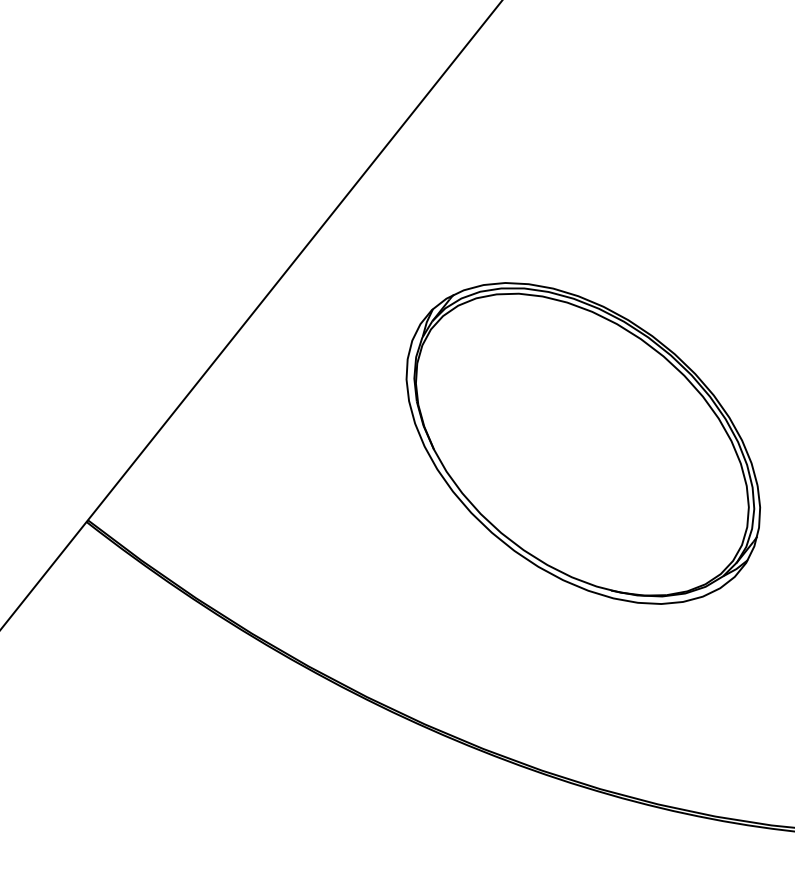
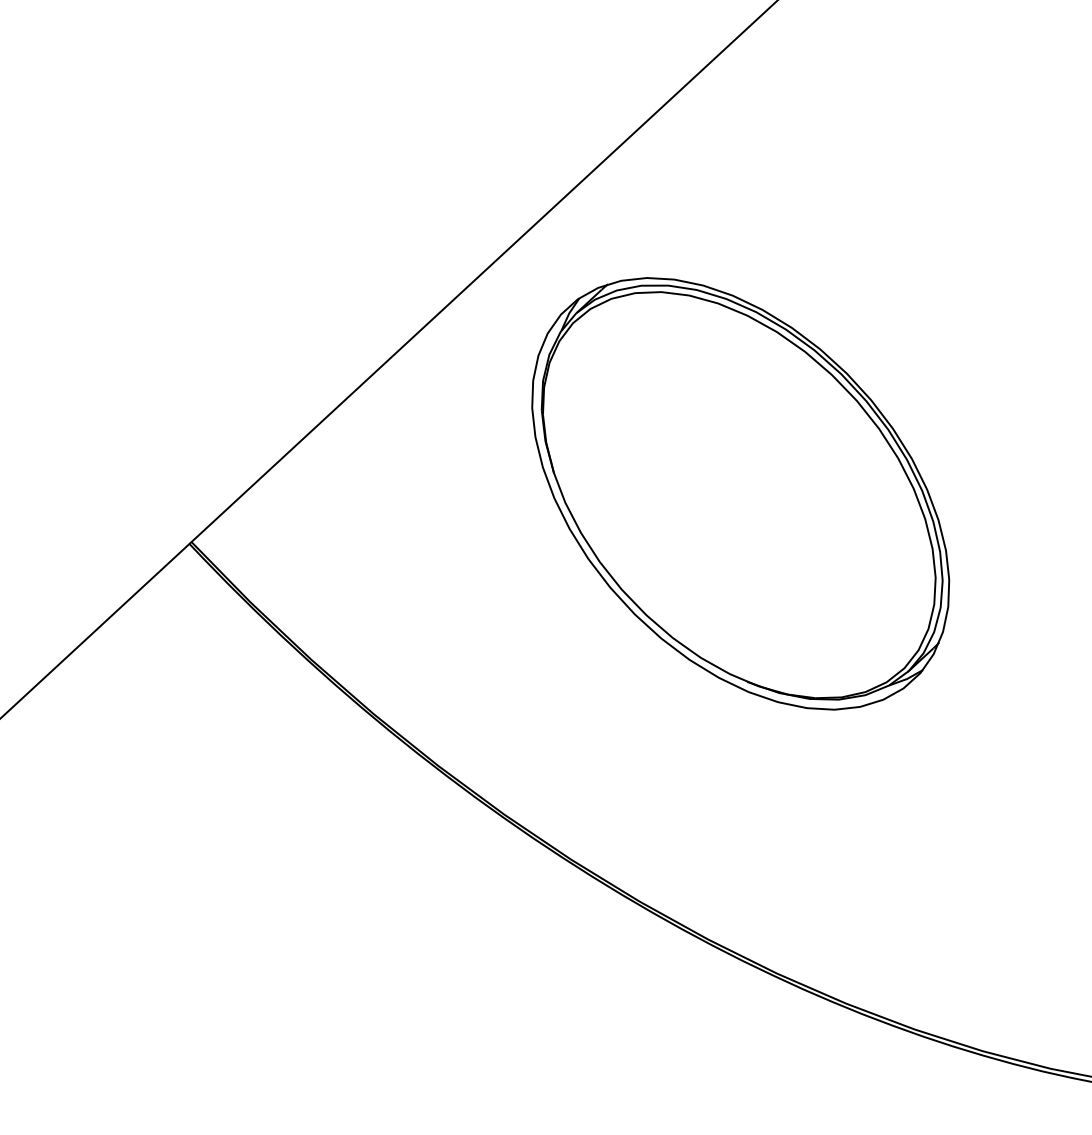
part: (583, 443) -> (740, 493), moved

